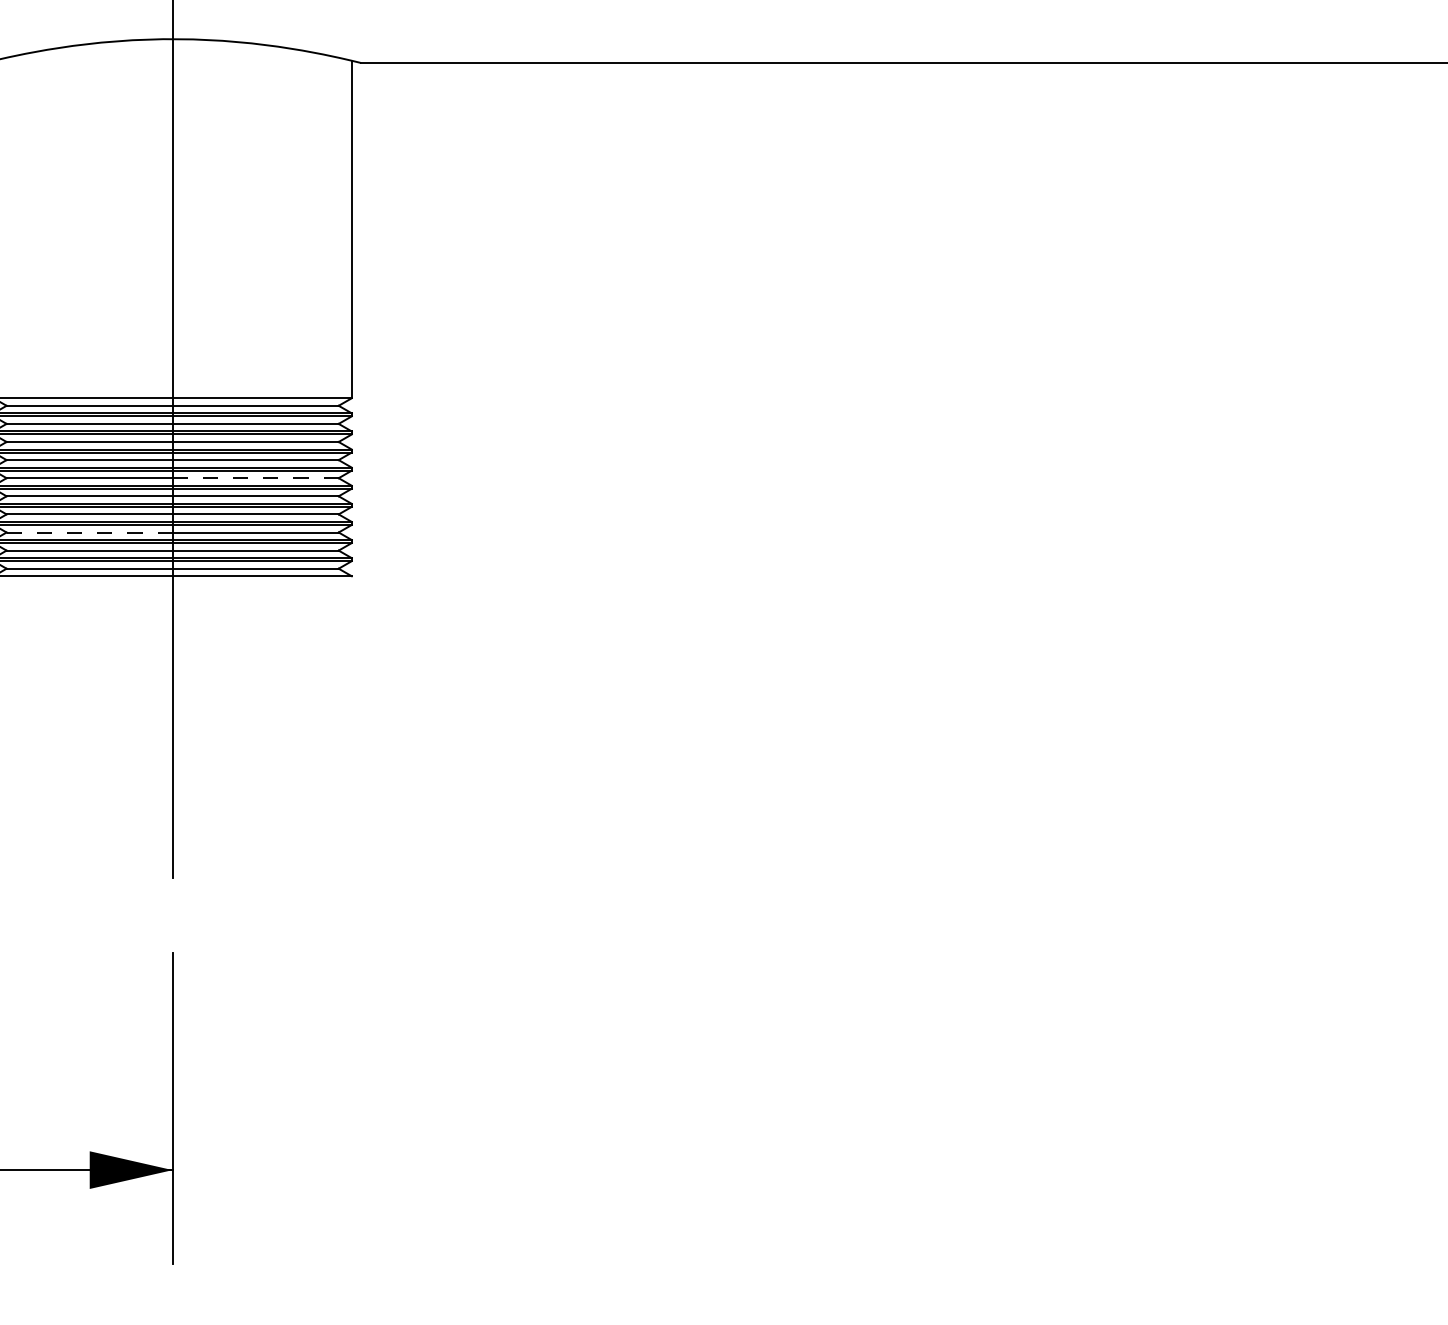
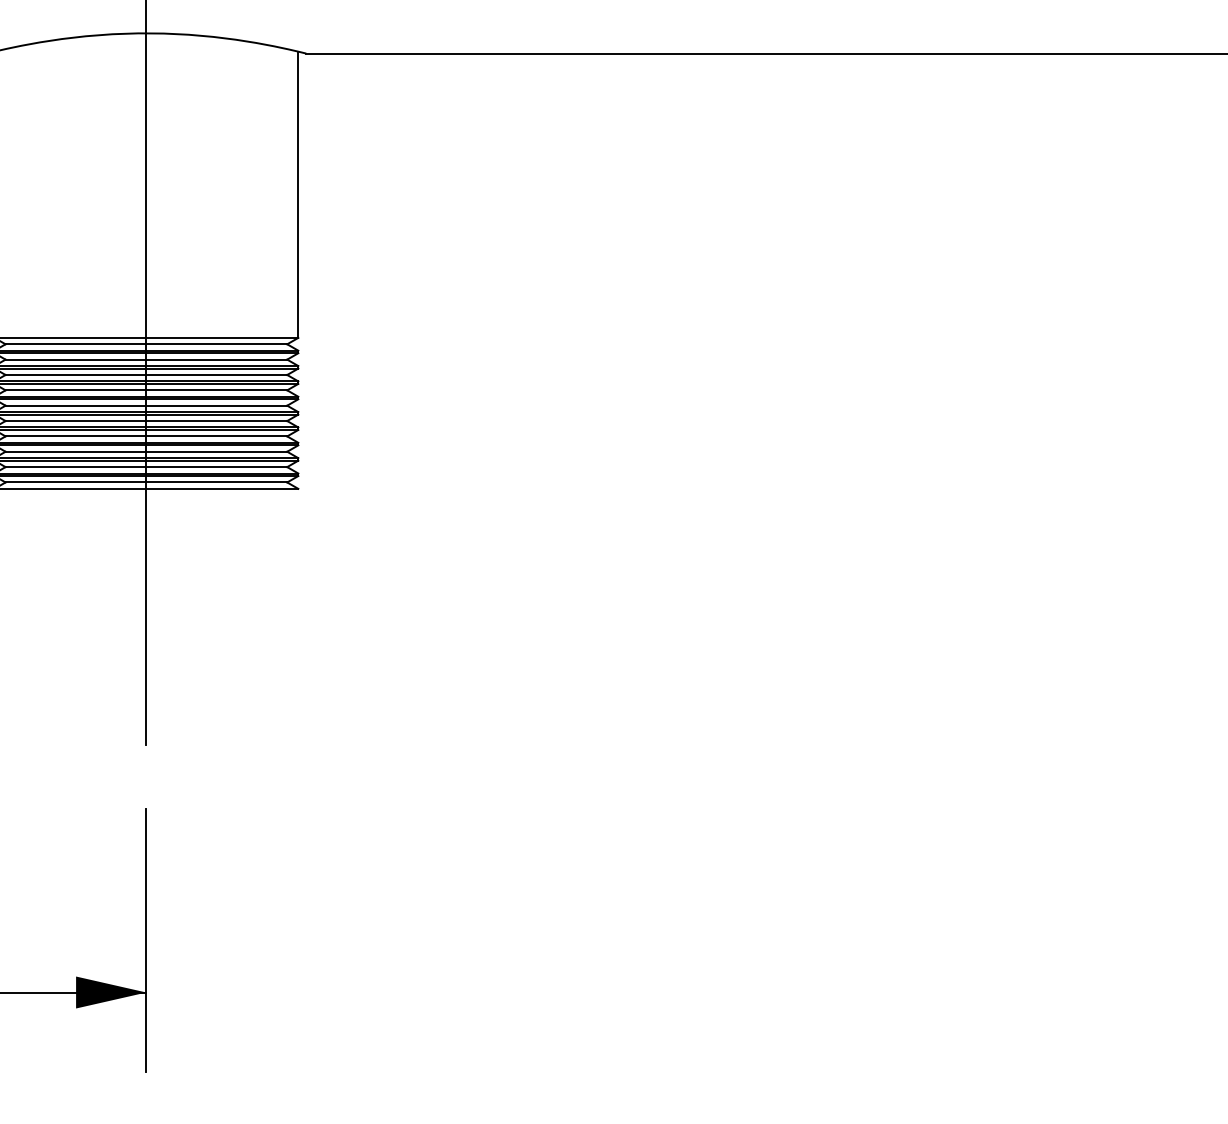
line: (255, 477) -> (216, 405), dashed -> solid
line: (89, 532) -> (75, 451), dashed -> solid

